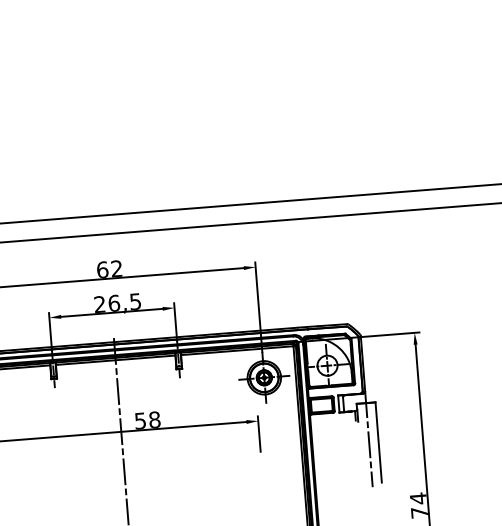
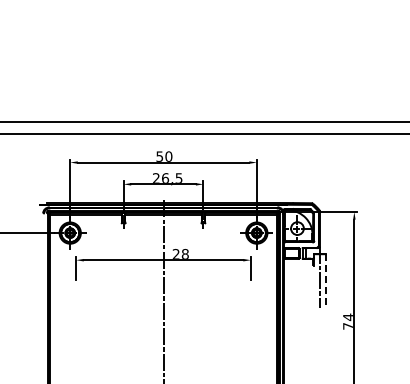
text: (110, 269) -> (164, 156), 62 -> 50
text: (139, 419) -> (175, 253), 58 -> 28
line: (379, 442) -> (326, 279), solid -> dashed

